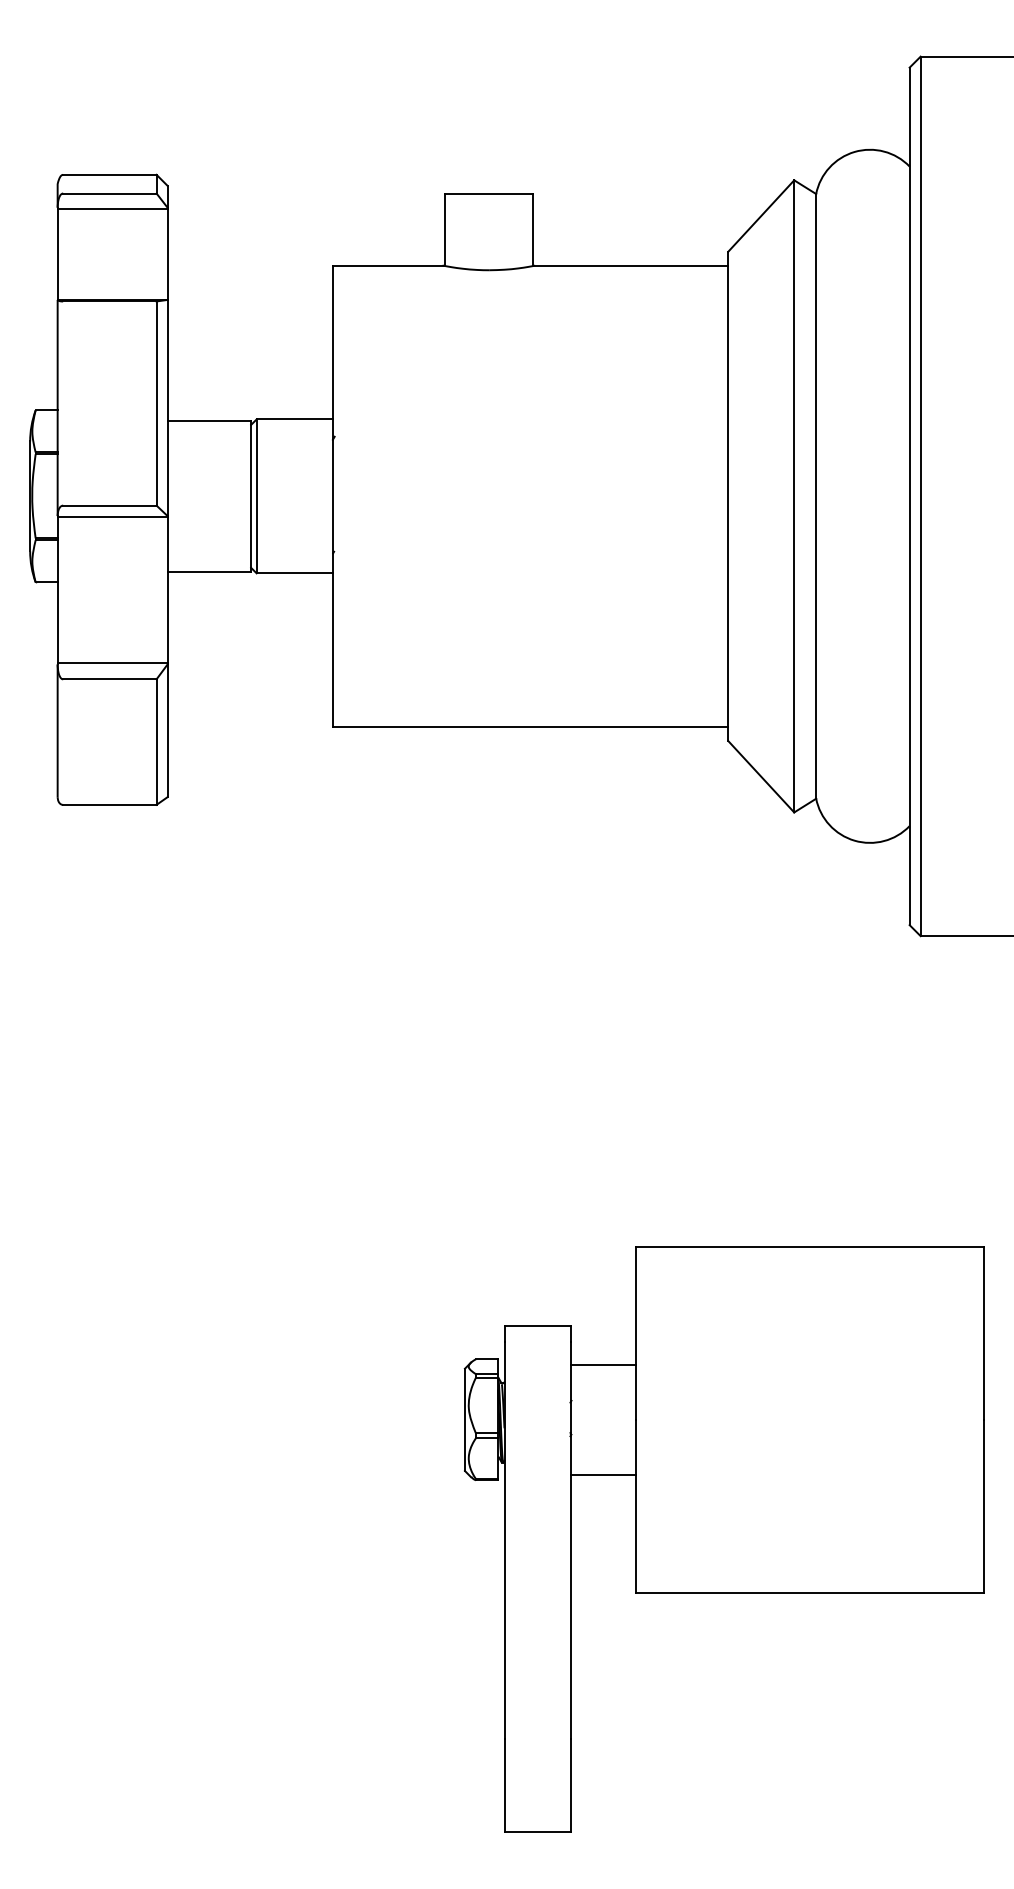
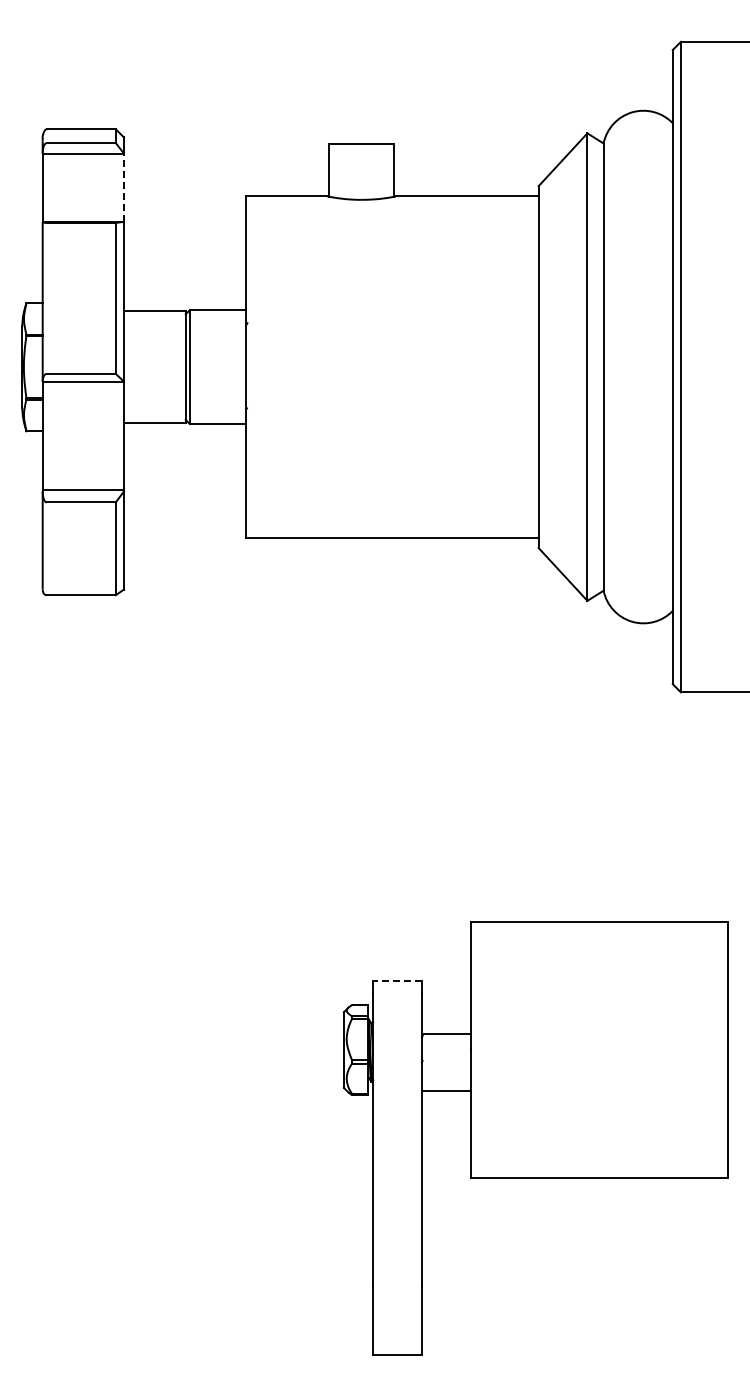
line: (166, 254) -> (123, 188), solid -> dashed
line: (537, 1325) -> (397, 980), solid -> dashed
line: (602, 1365) -> (445, 1034), moved

